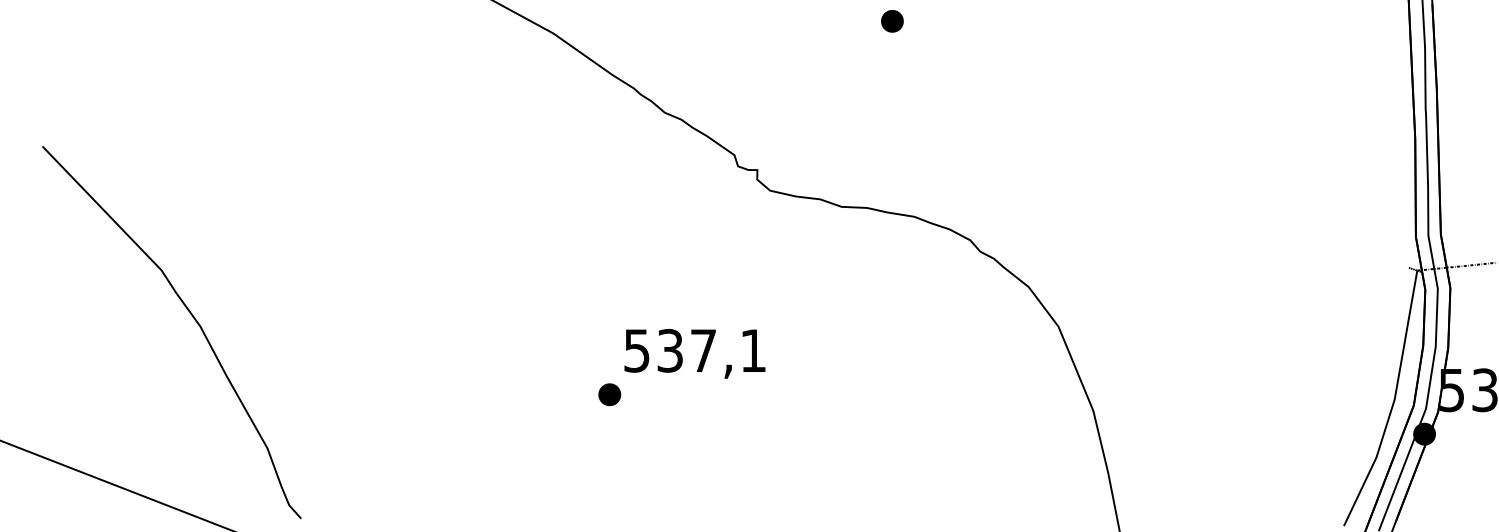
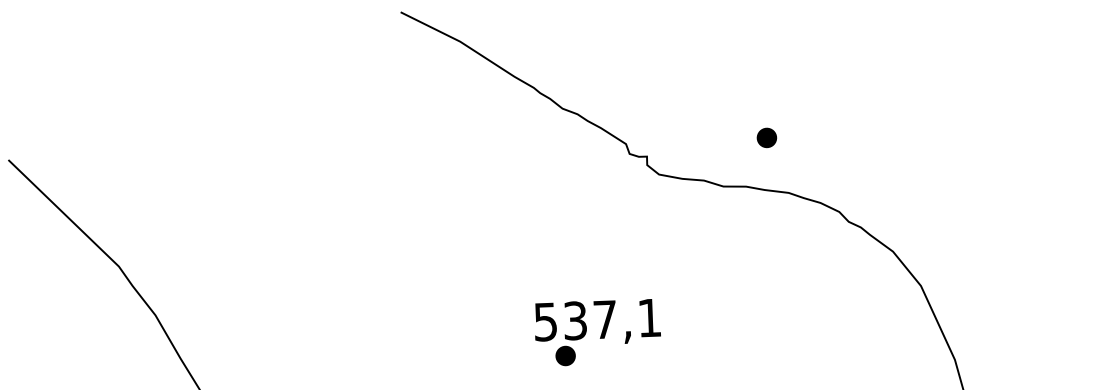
part: (892, 21) -> (767, 138), moved
part: (609, 394) -> (565, 355), moved

